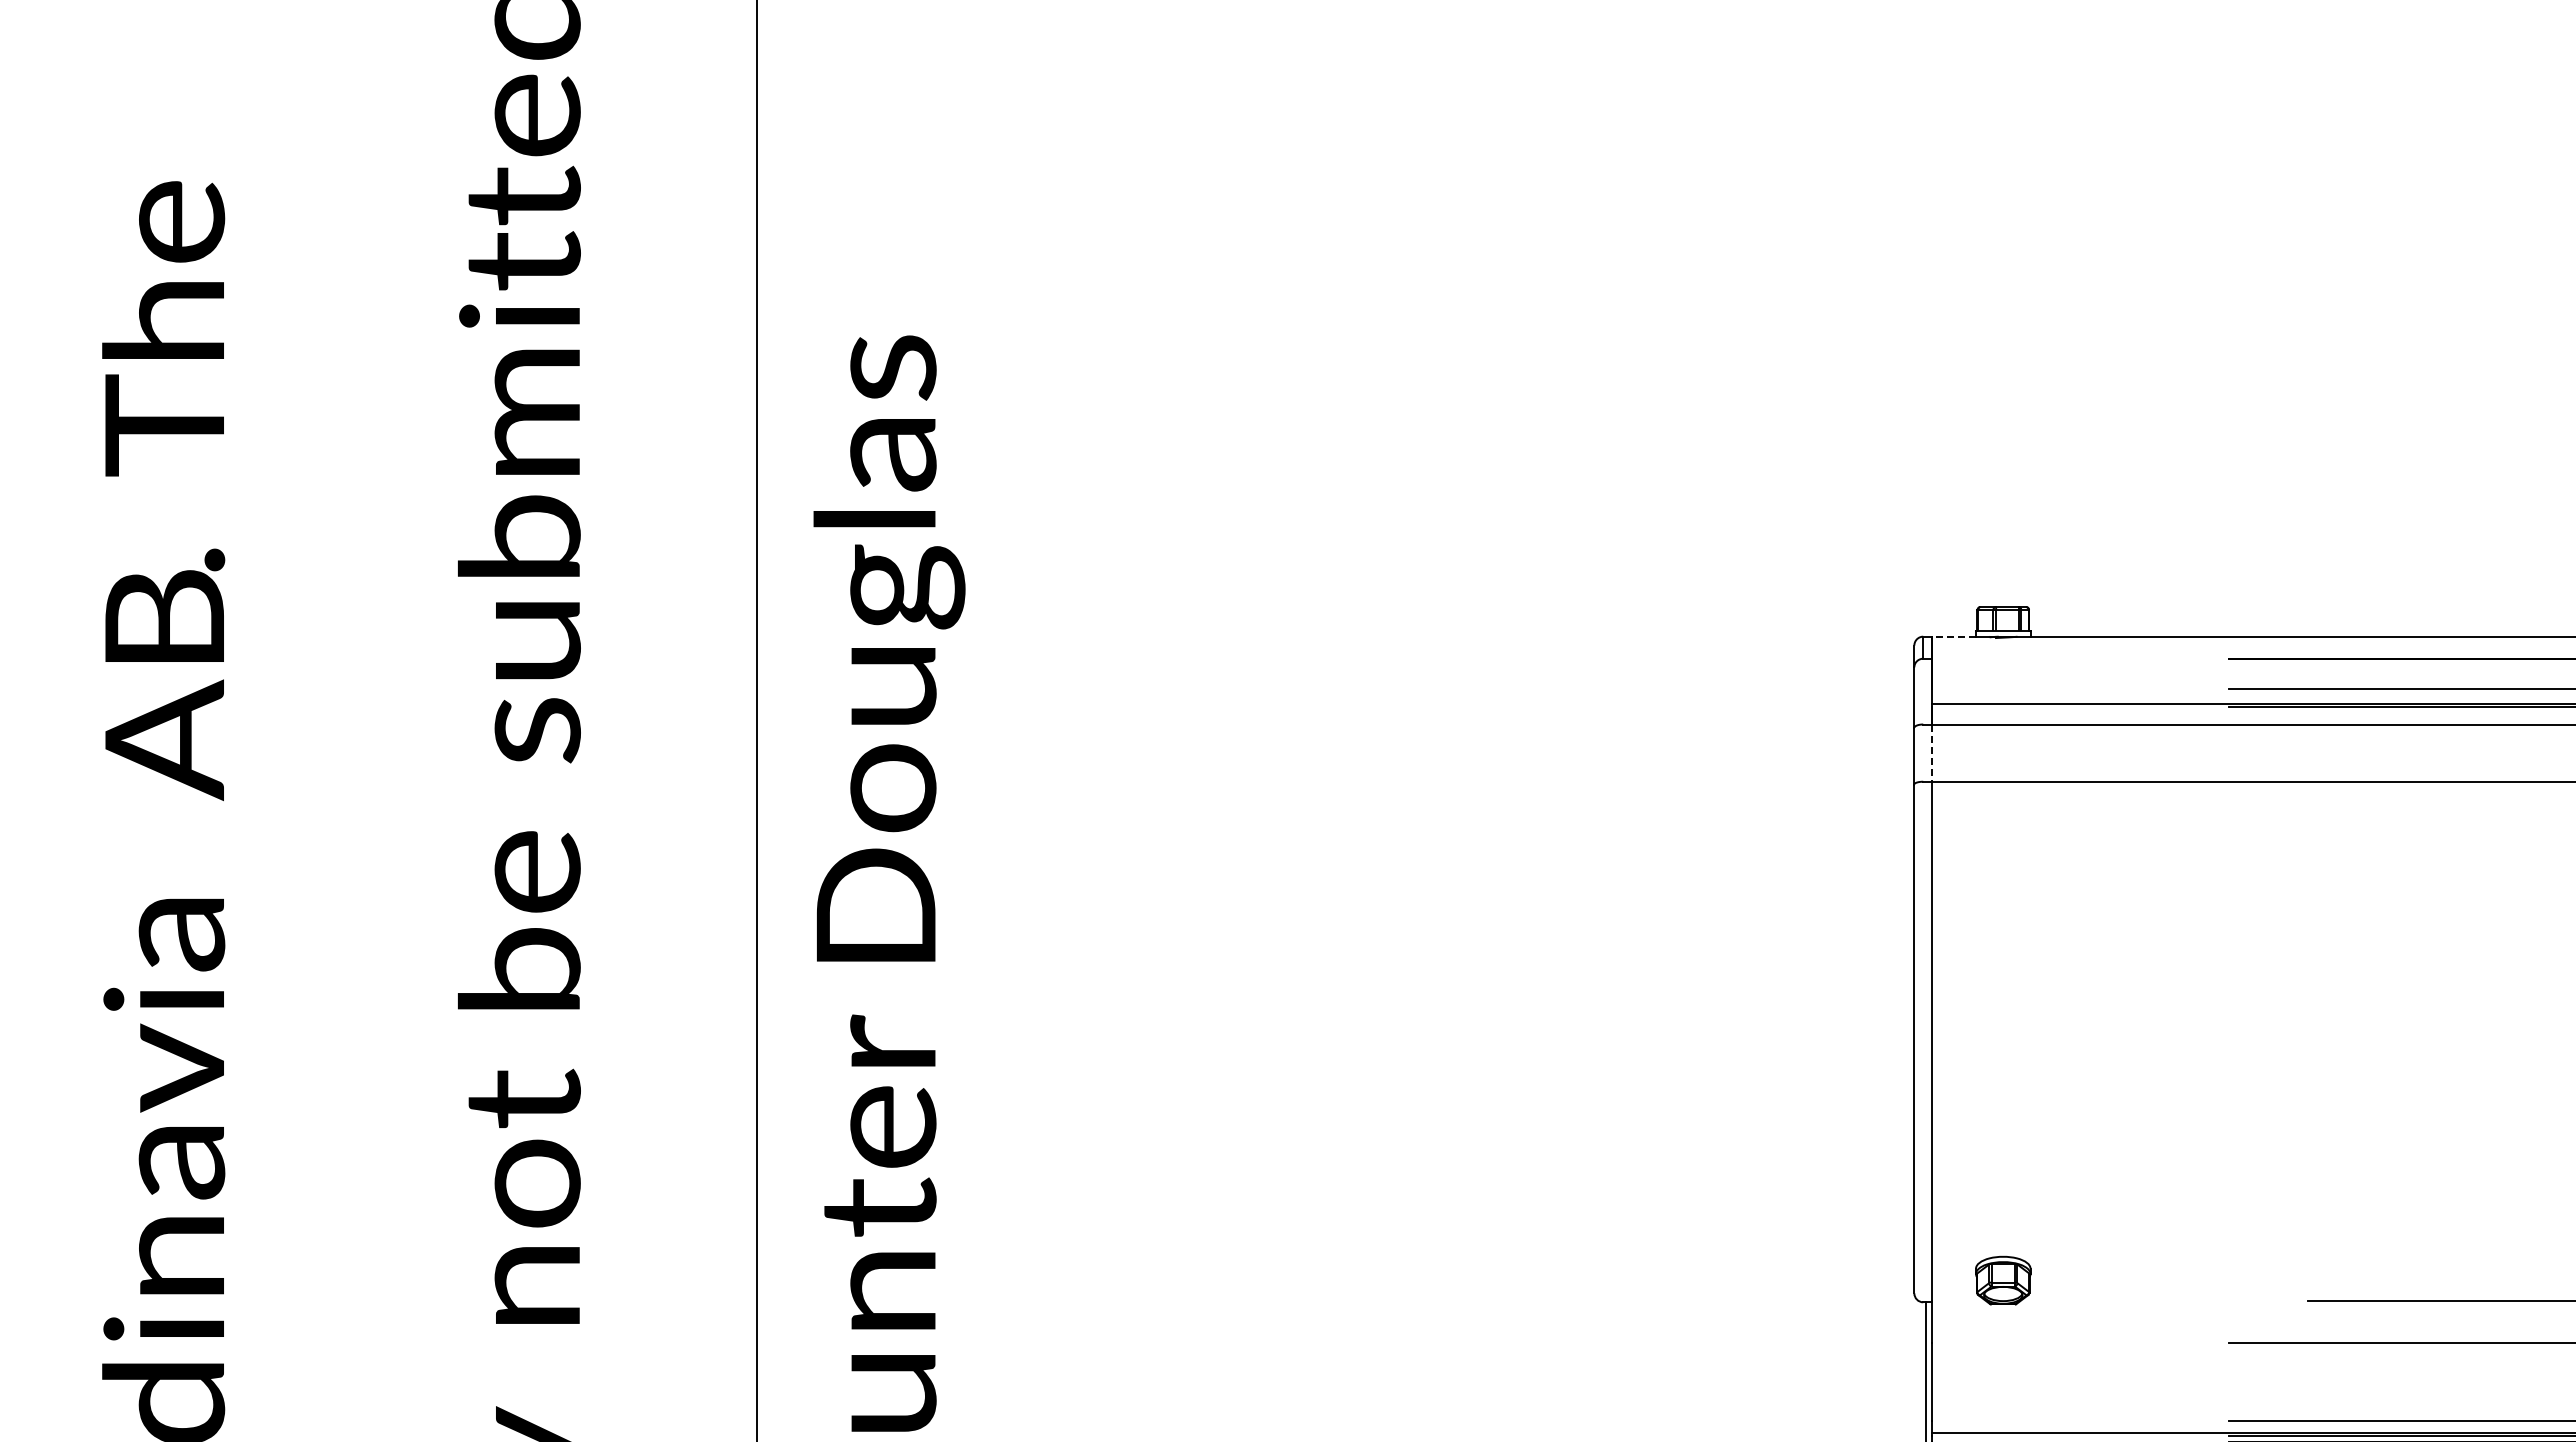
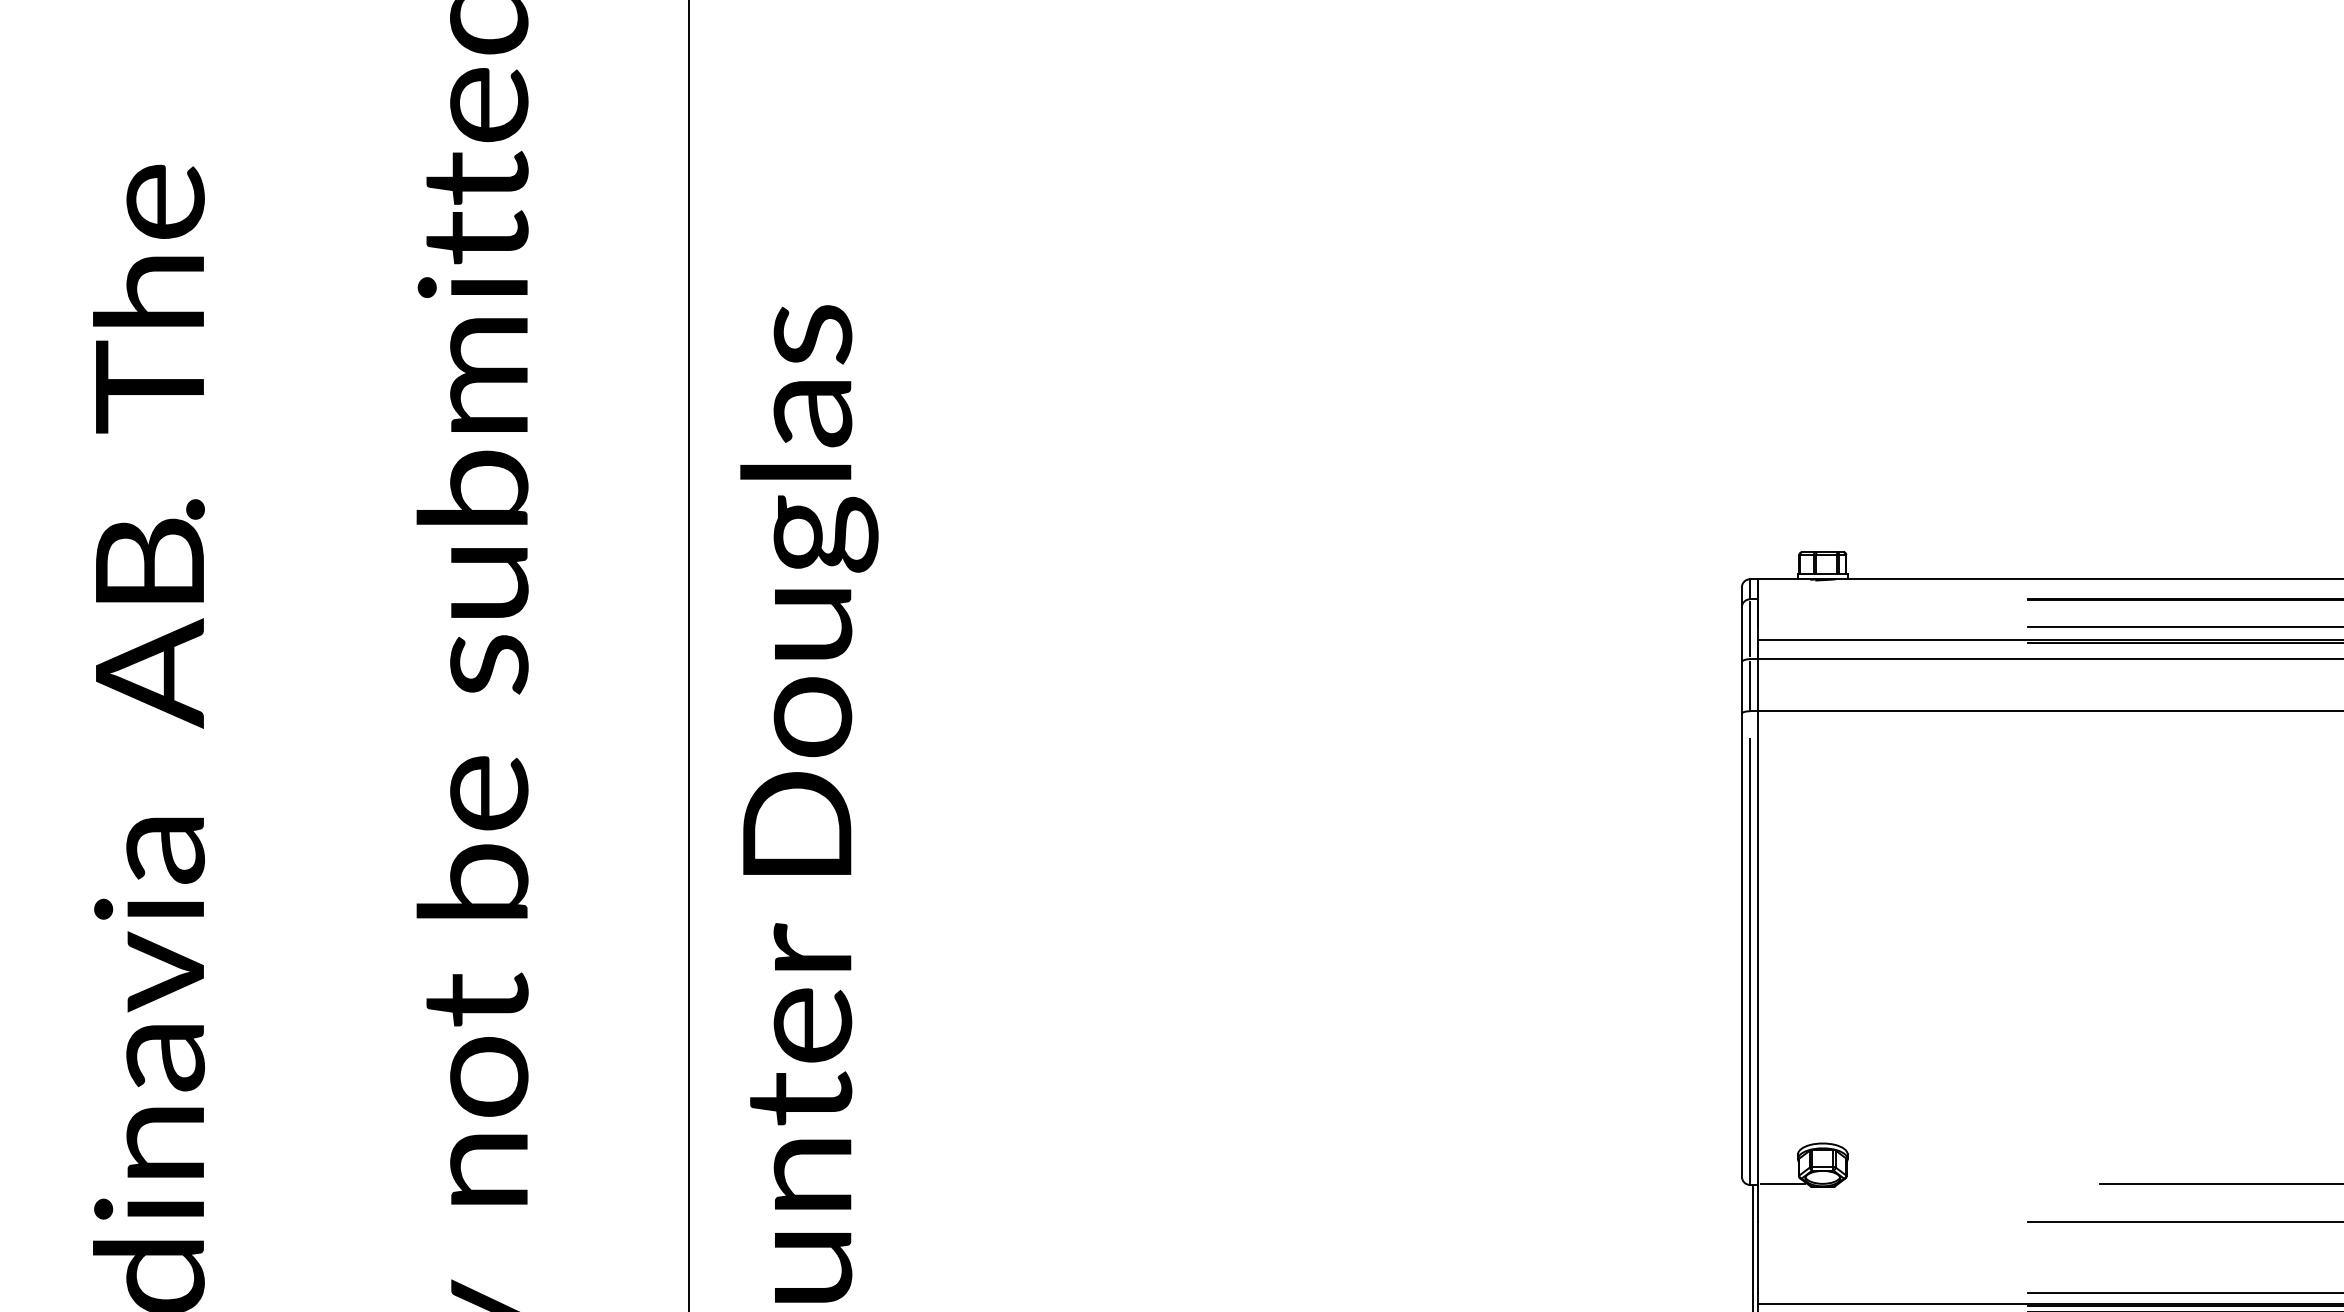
line: (1954, 636) -> (1778, 579), dashed -> solid
line: (1923, 690) -> (1750, 628), added
line: (1923, 752) -> (1750, 684), added
line: (1932, 753) -> (1758, 685), dashed -> solid
line: (1923, 1056) -> (1750, 961), added
line: (1958, 1301) -> (1782, 1184), added

